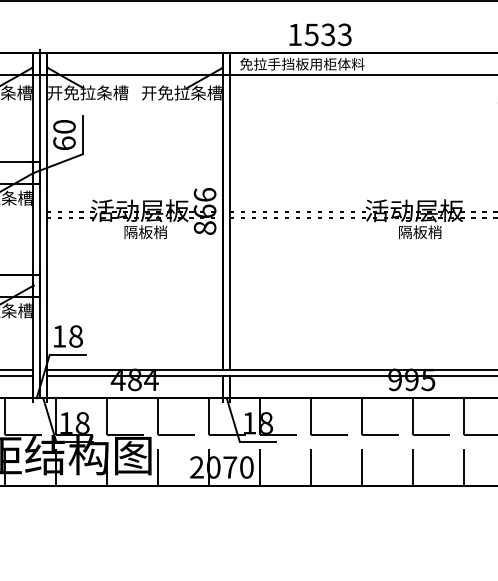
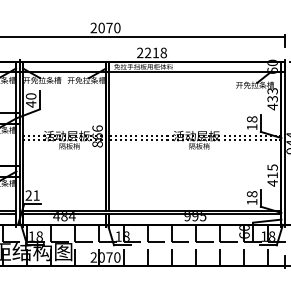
text: (319, 33) -> (151, 52), 1533 -> 2218
text: (63, 143) -> (30, 104), 60 -> 40
text: (67, 336) -> (32, 195), 18 -> 21

